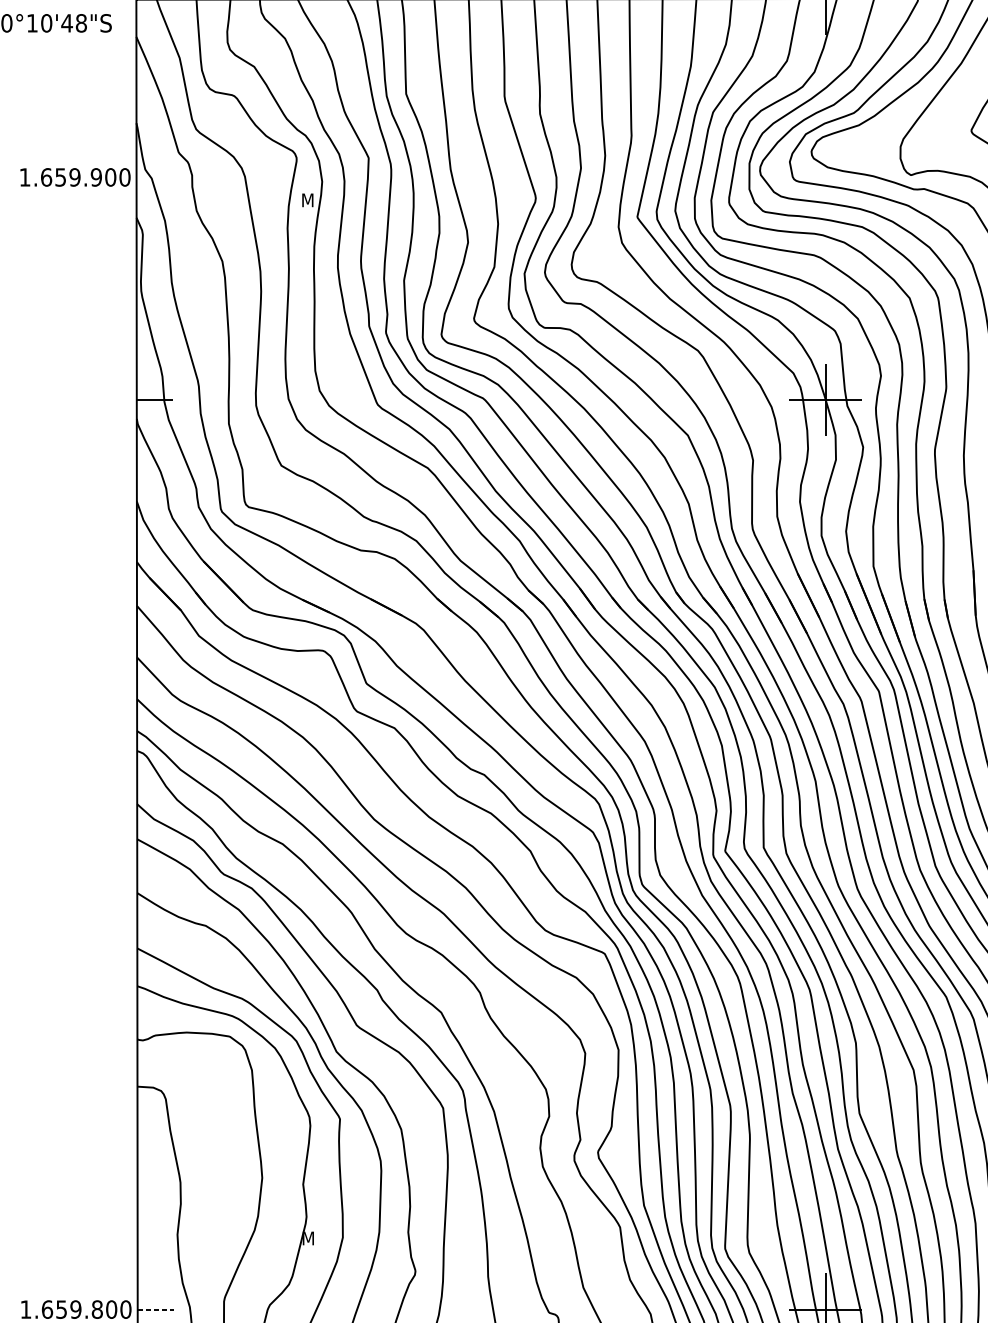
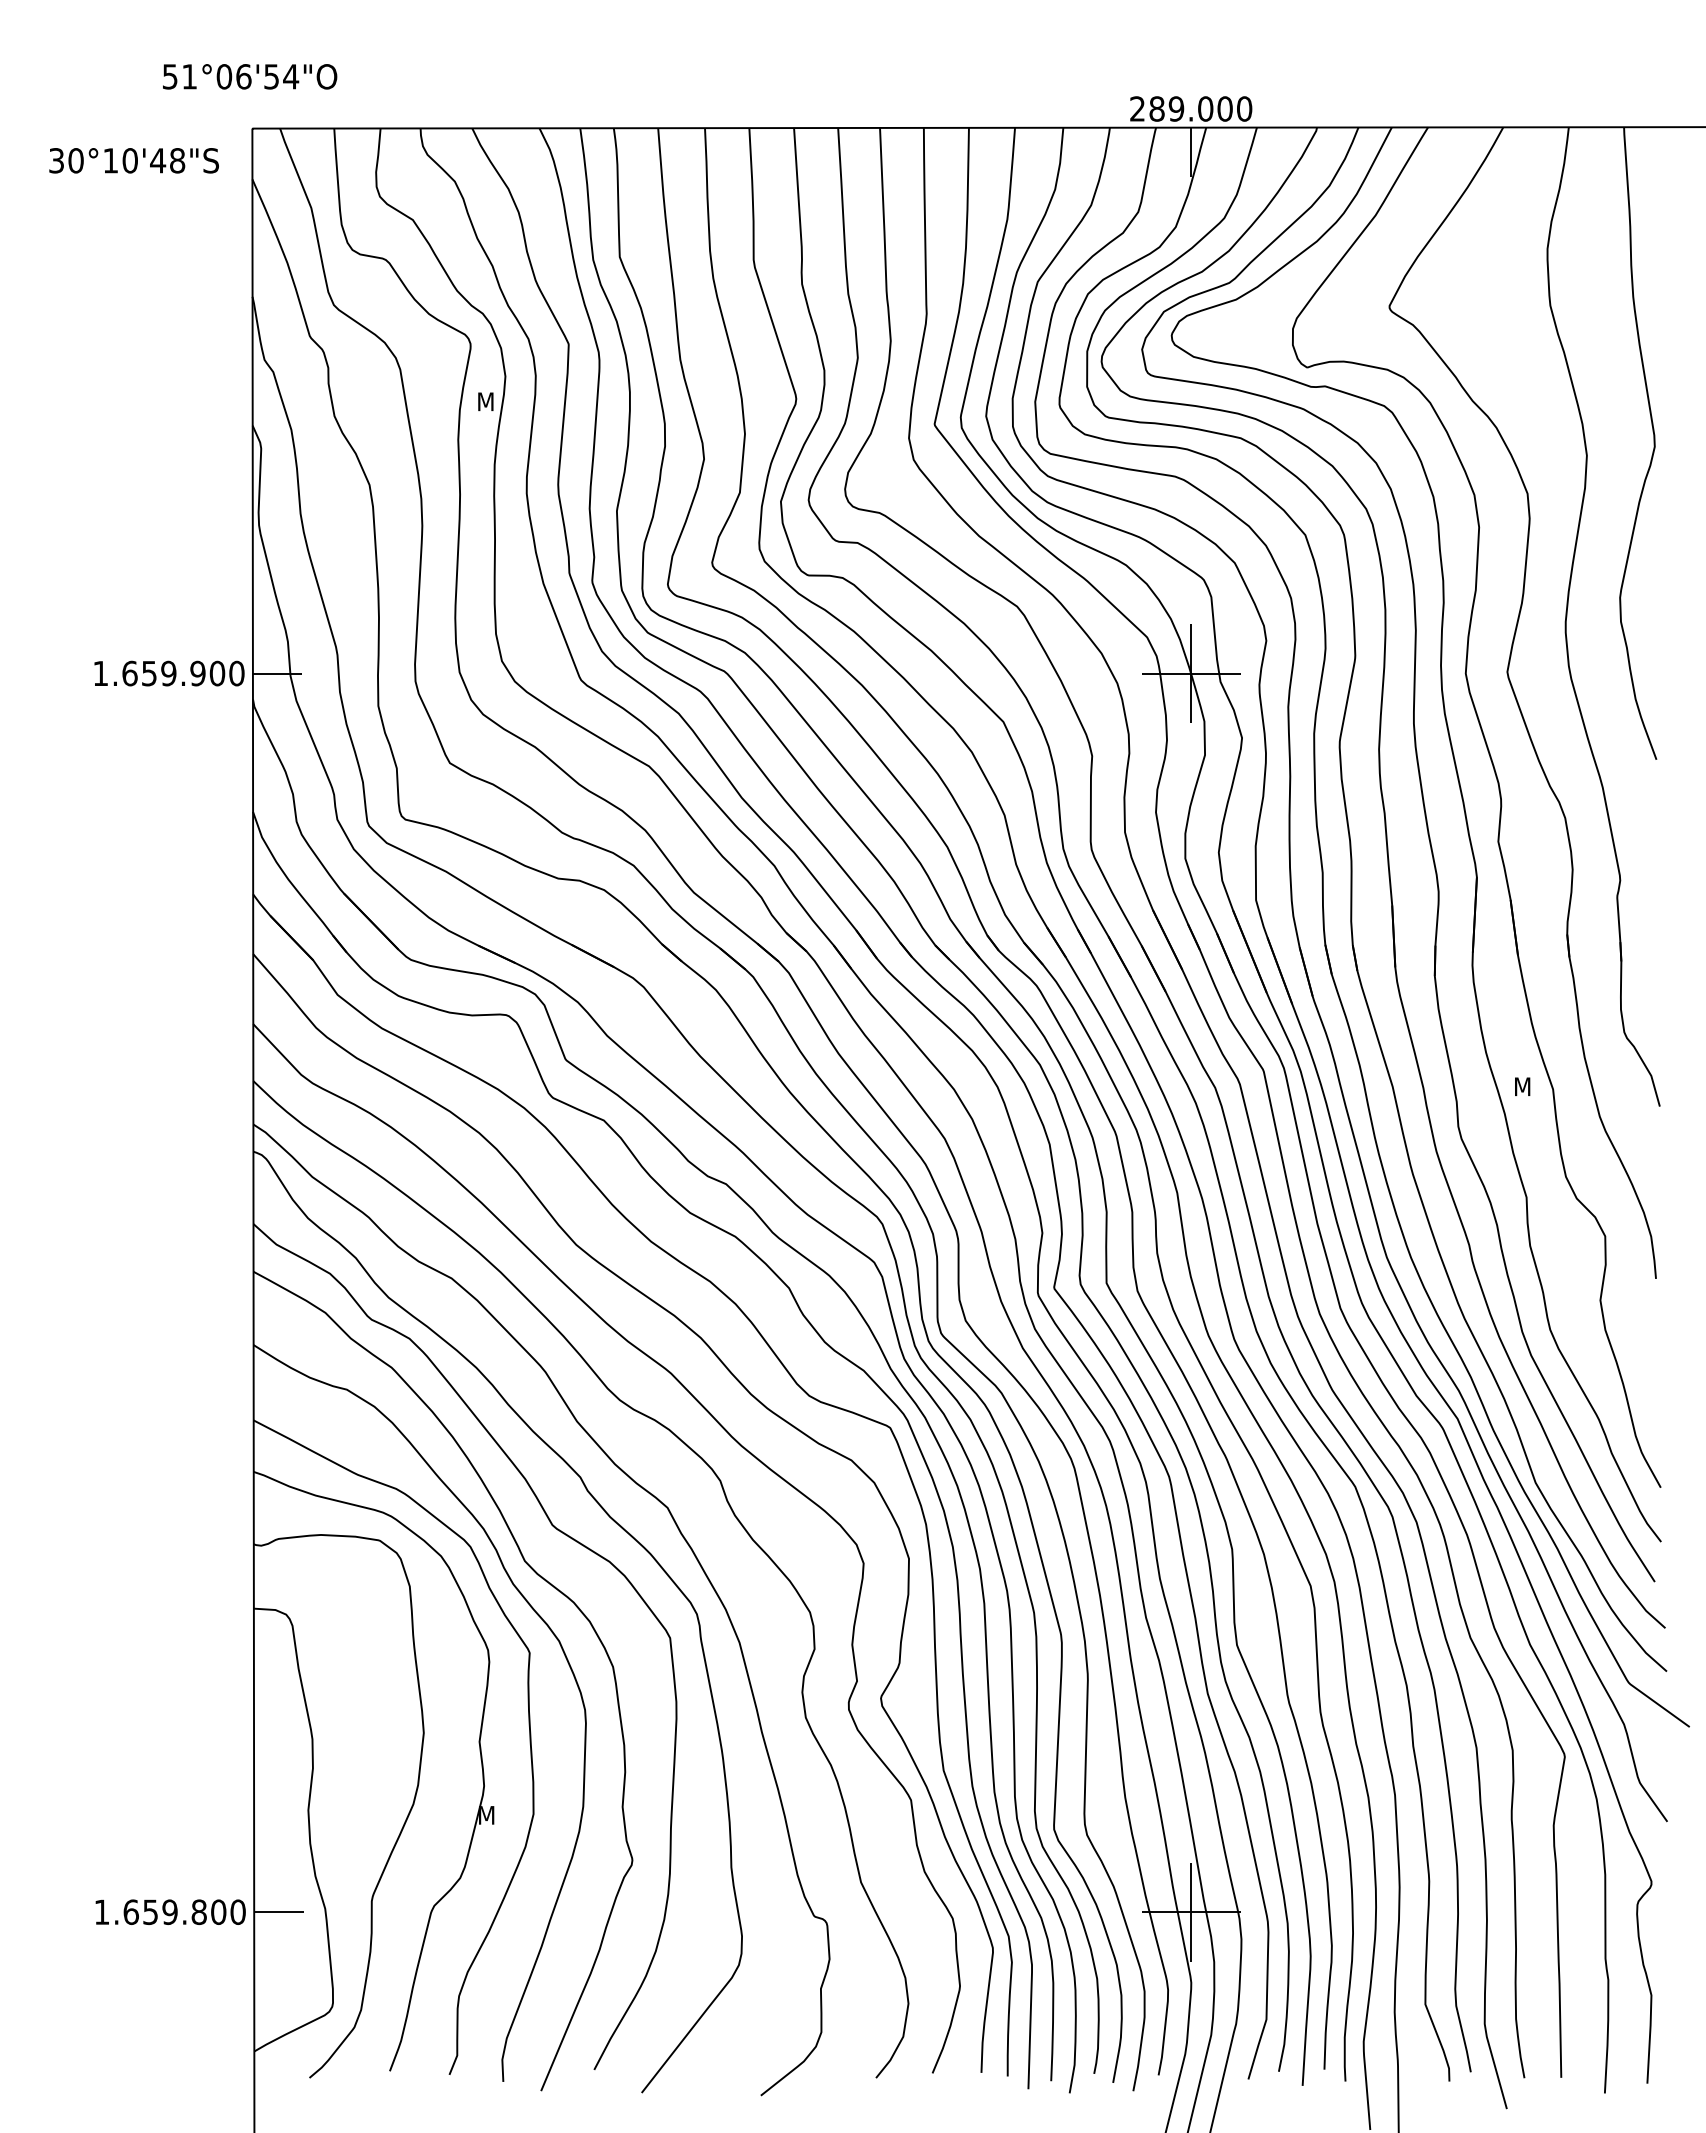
text: (75, 177) -> (169, 673), moved
line: (155, 1309) -> (278, 1912), dashed -> solid

